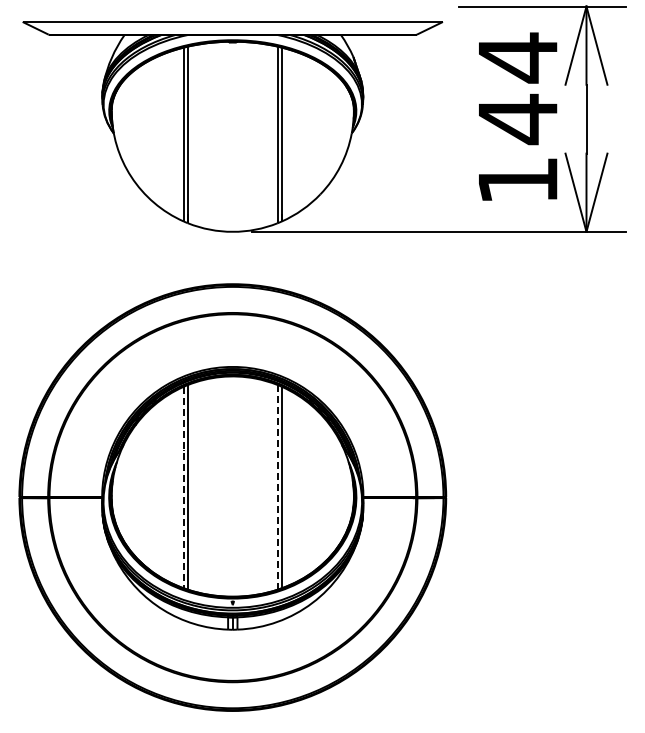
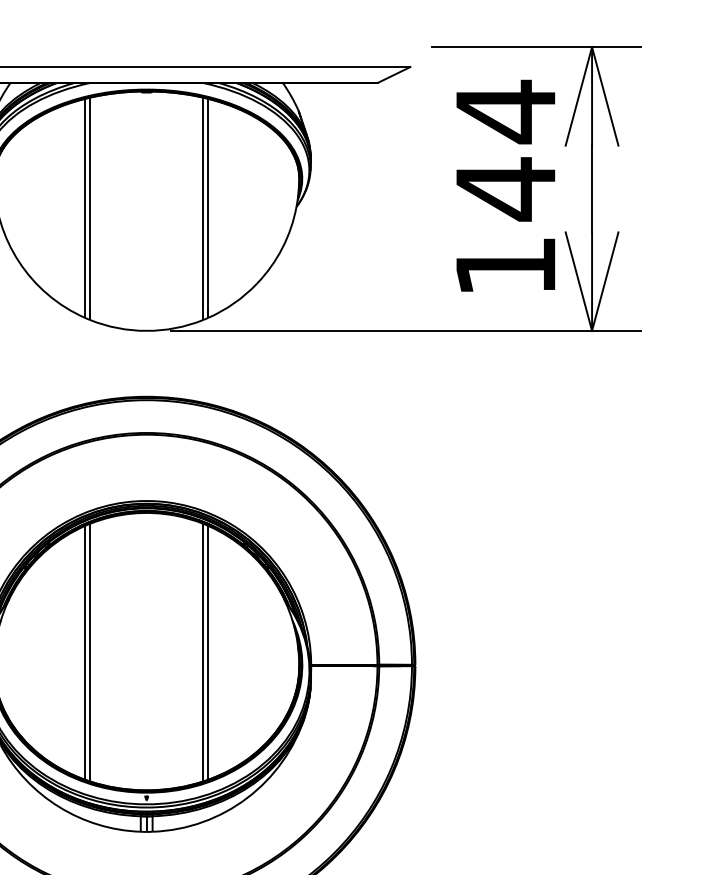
line: (277, 486) -> (202, 651), dashed -> solid
line: (183, 487) -> (84, 652), dashed -> solid

